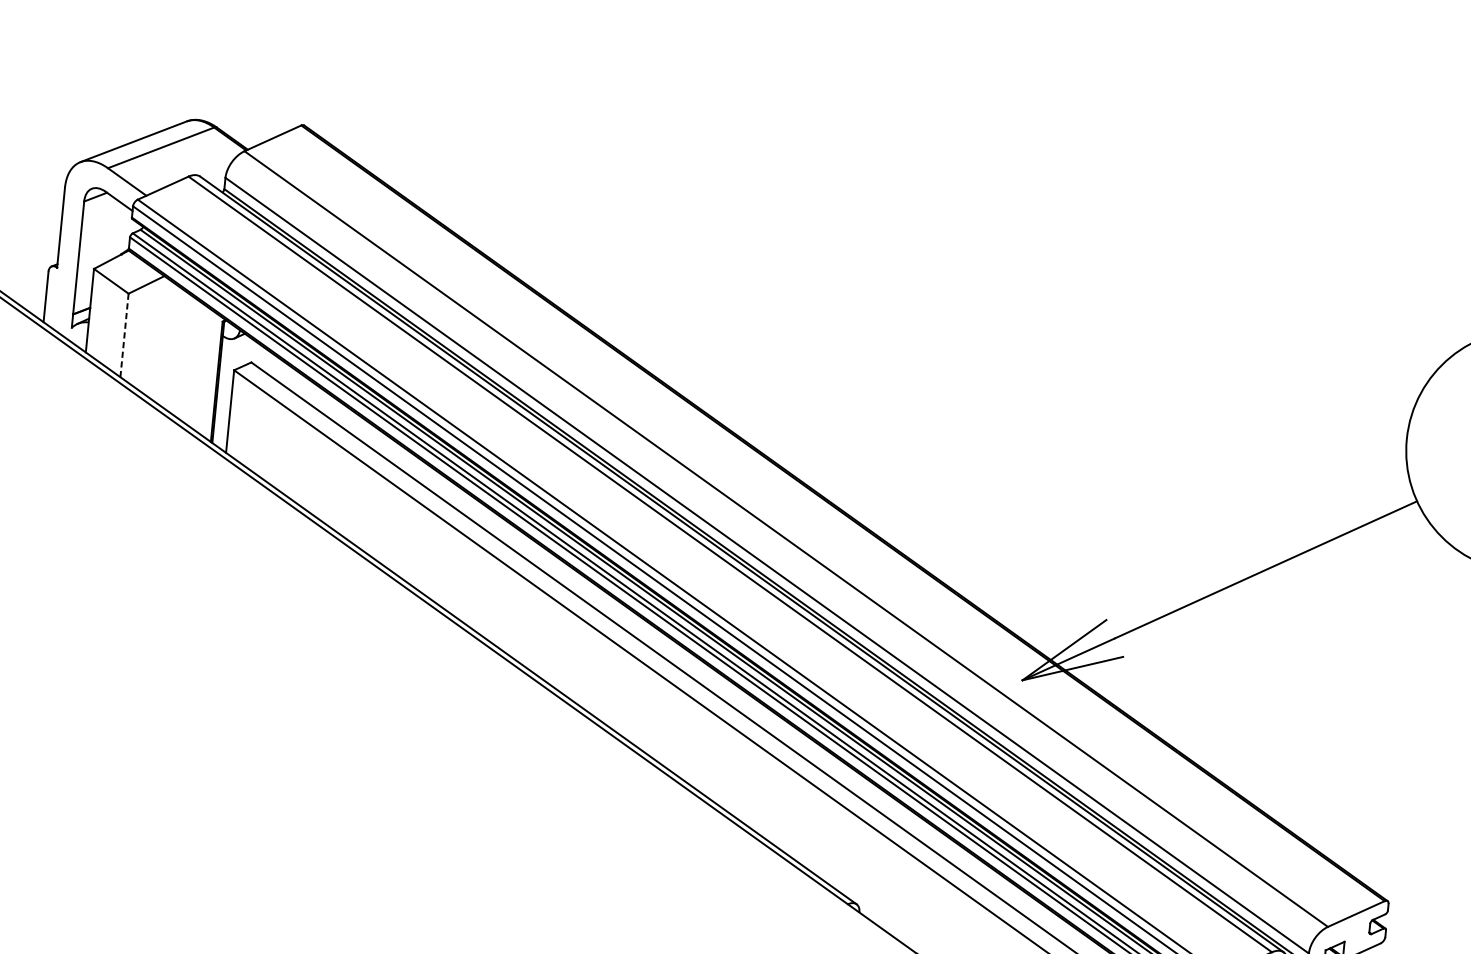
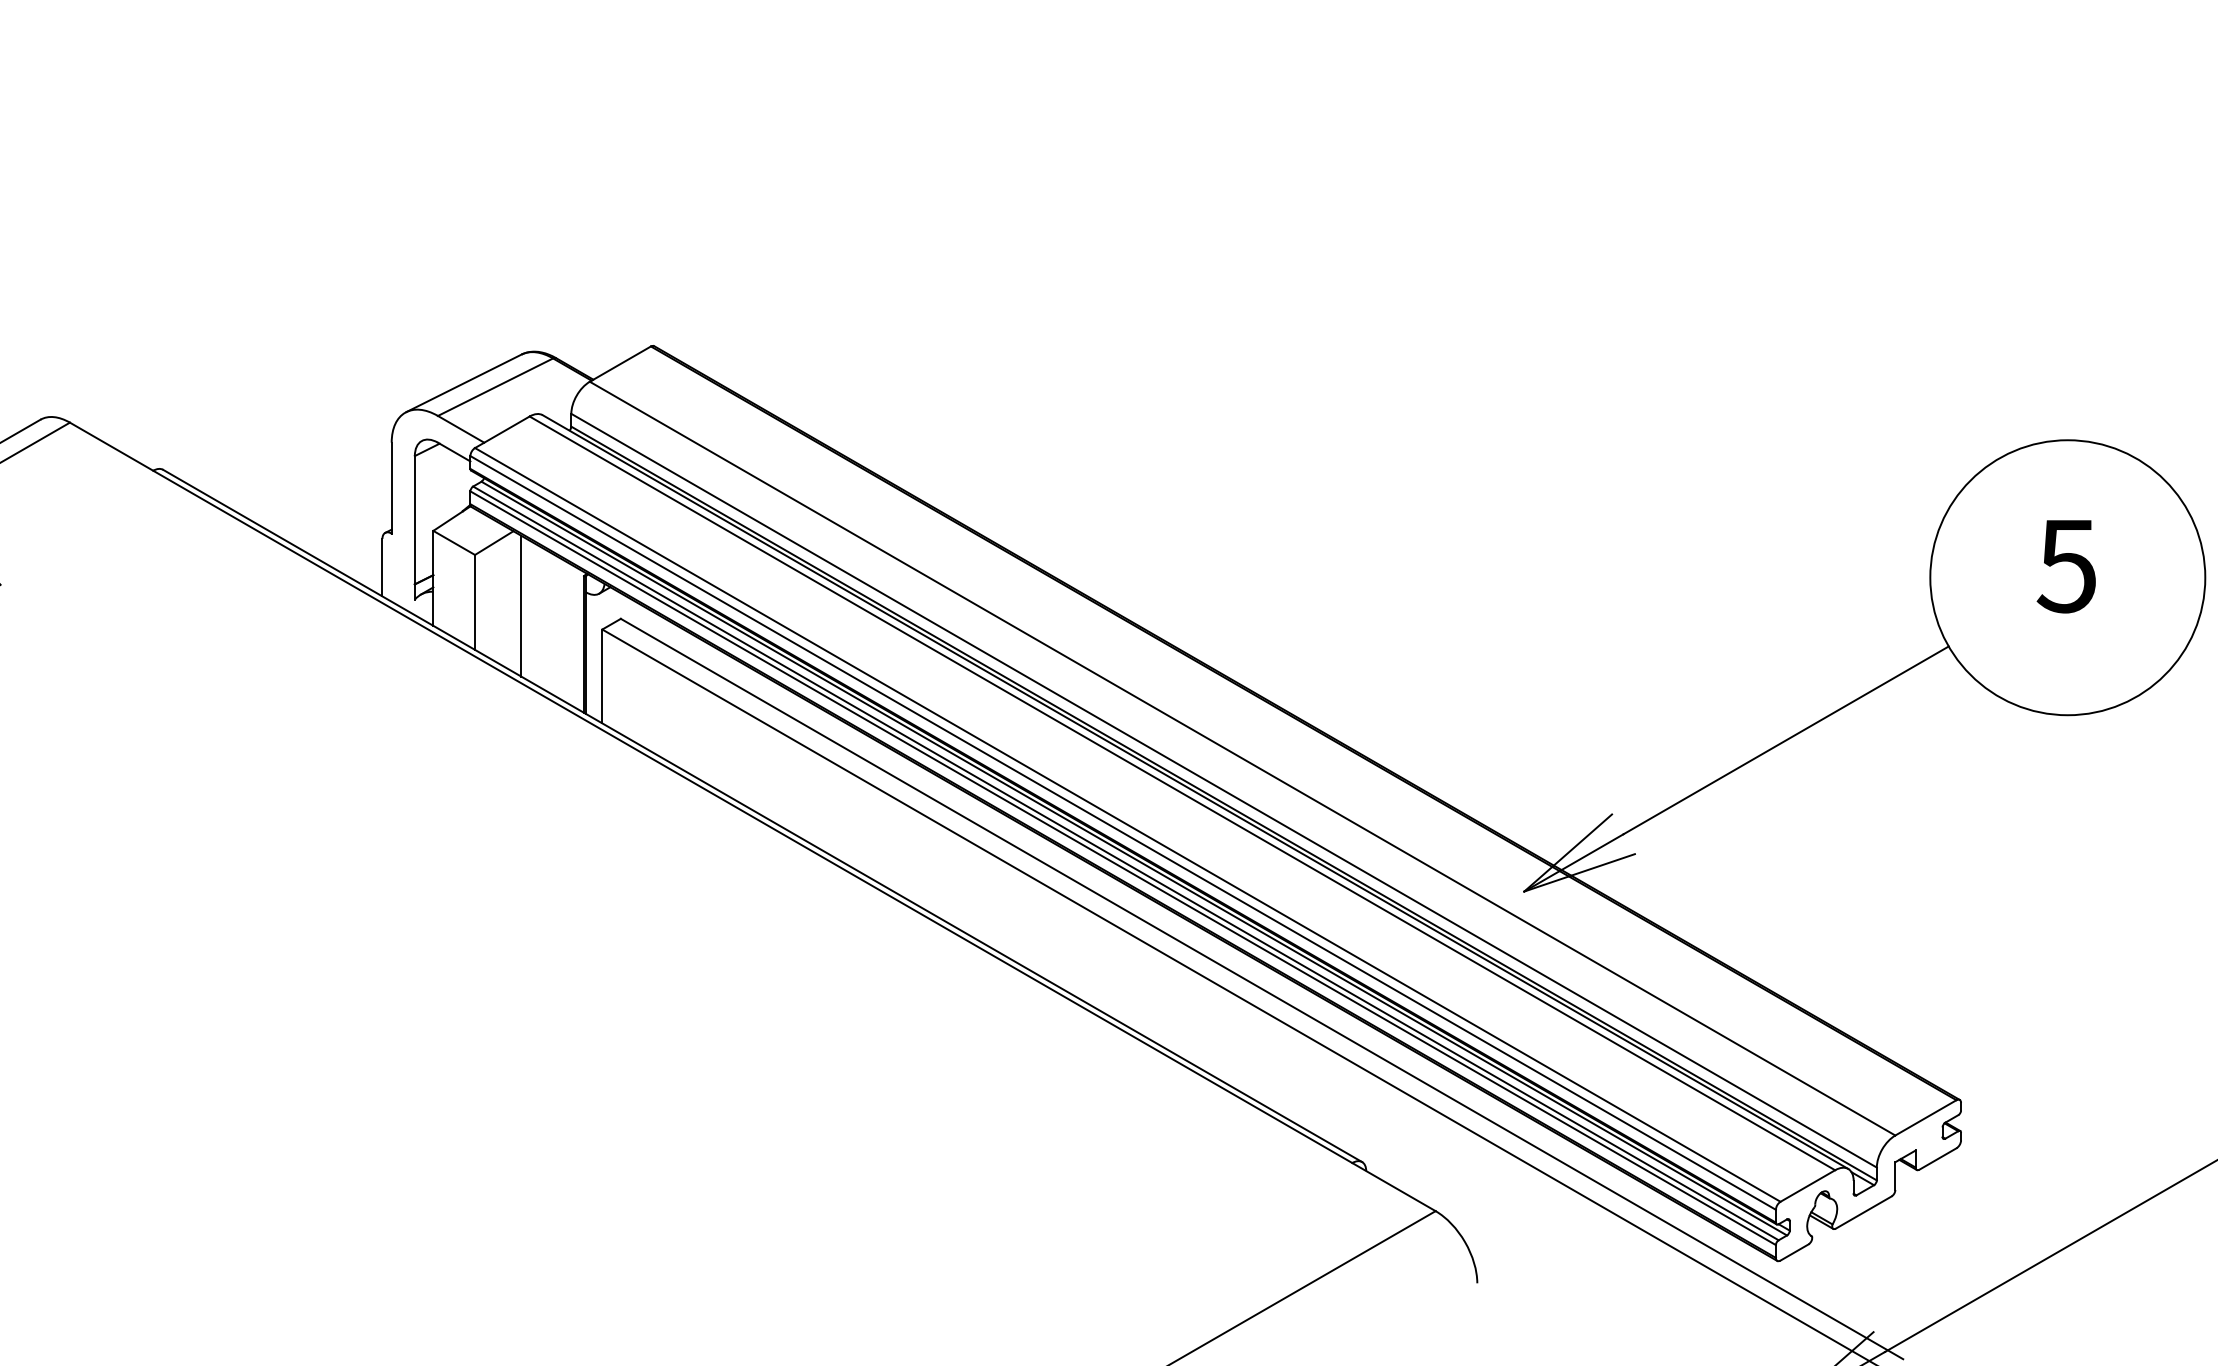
line: (125, 334) -> (475, 601), dashed -> solid
line: (165, 342) -> (521, 605), added

